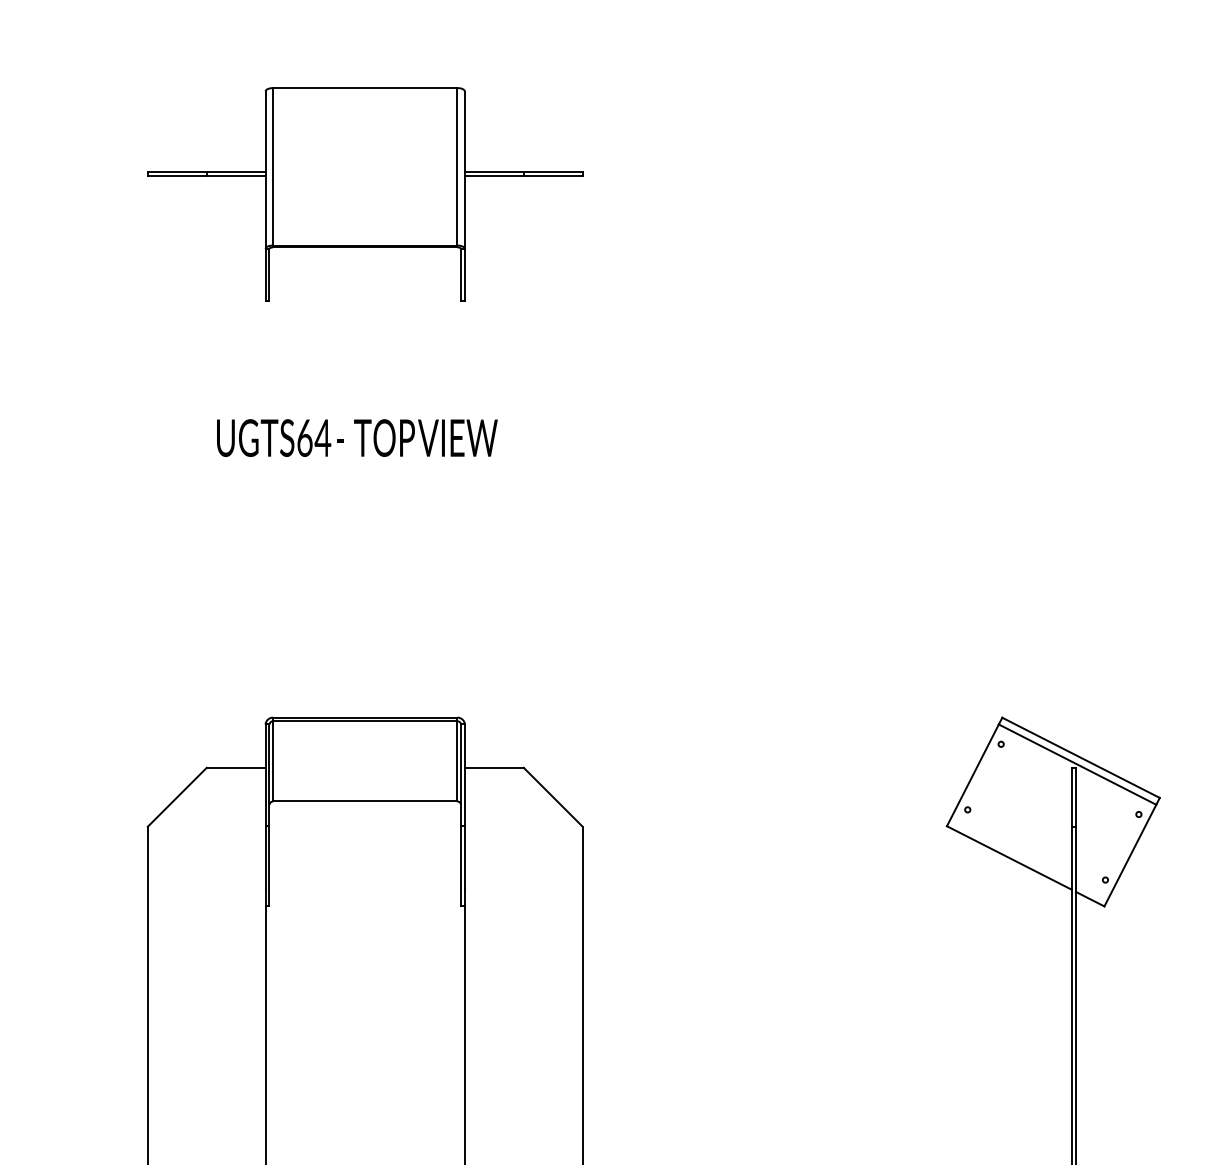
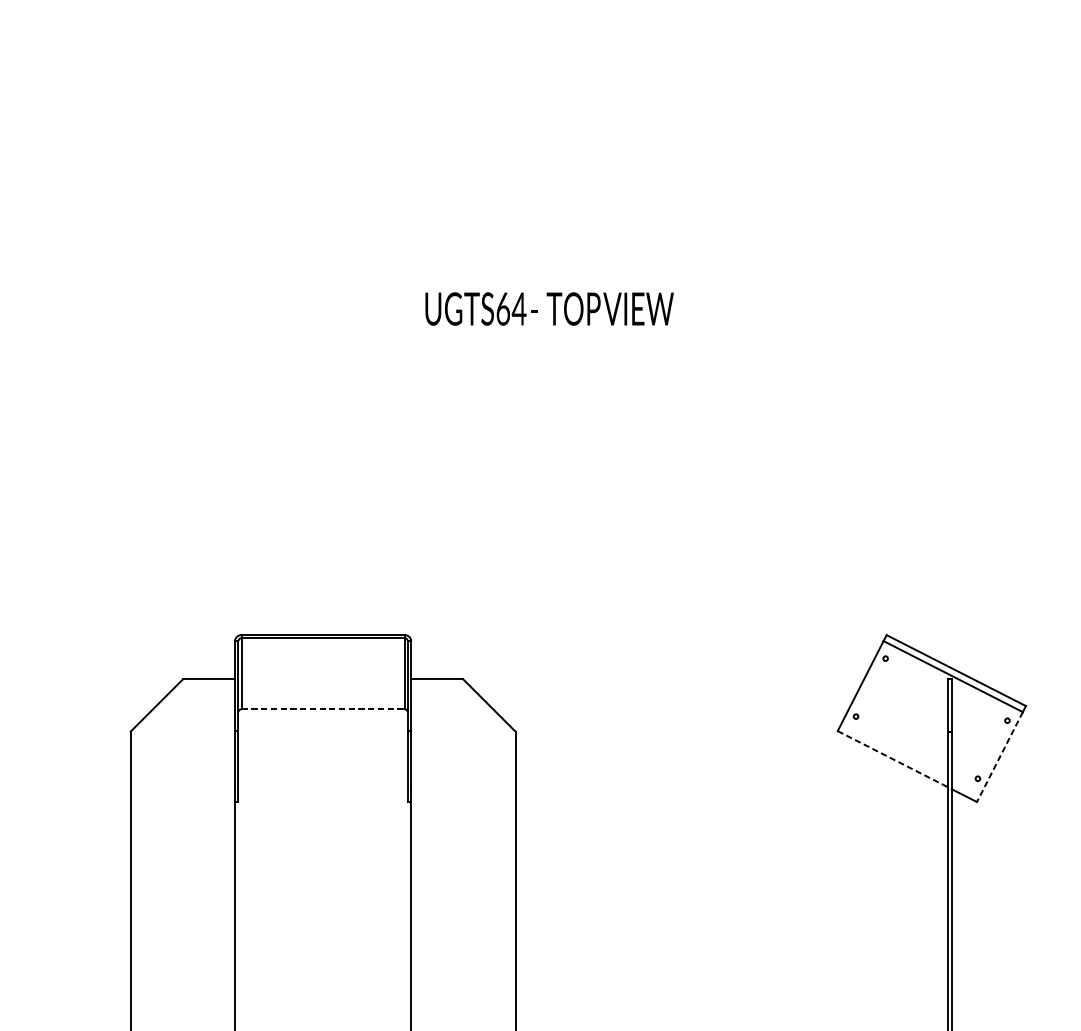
part: (365, 194) -> (323, 172), removed
text: (357, 437) -> (549, 308), moved
line: (365, 801) -> (323, 709), solid -> dashed
line: (1130, 856) -> (1000, 757), solid -> dashed
line: (1009, 858) -> (893, 759), solid -> dashed

